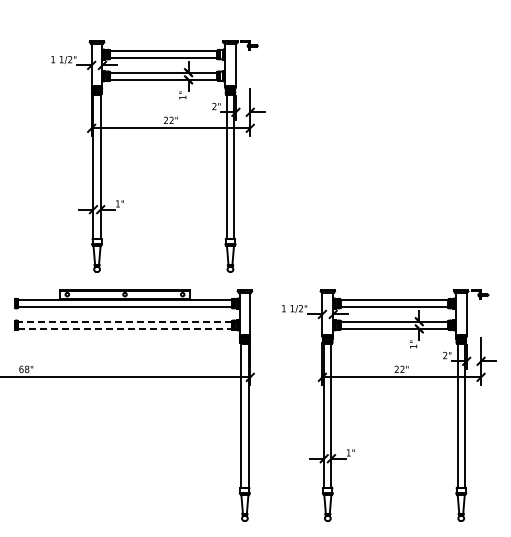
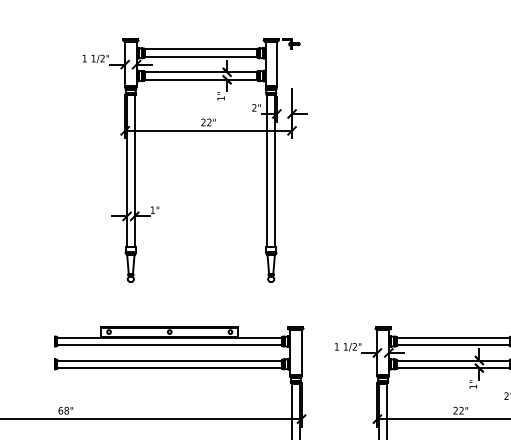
part: (158, 128) -> (195, 131), moved
line: (125, 321) -> (170, 360), dashed -> solid
line: (125, 328) -> (170, 367), dashed -> solid

